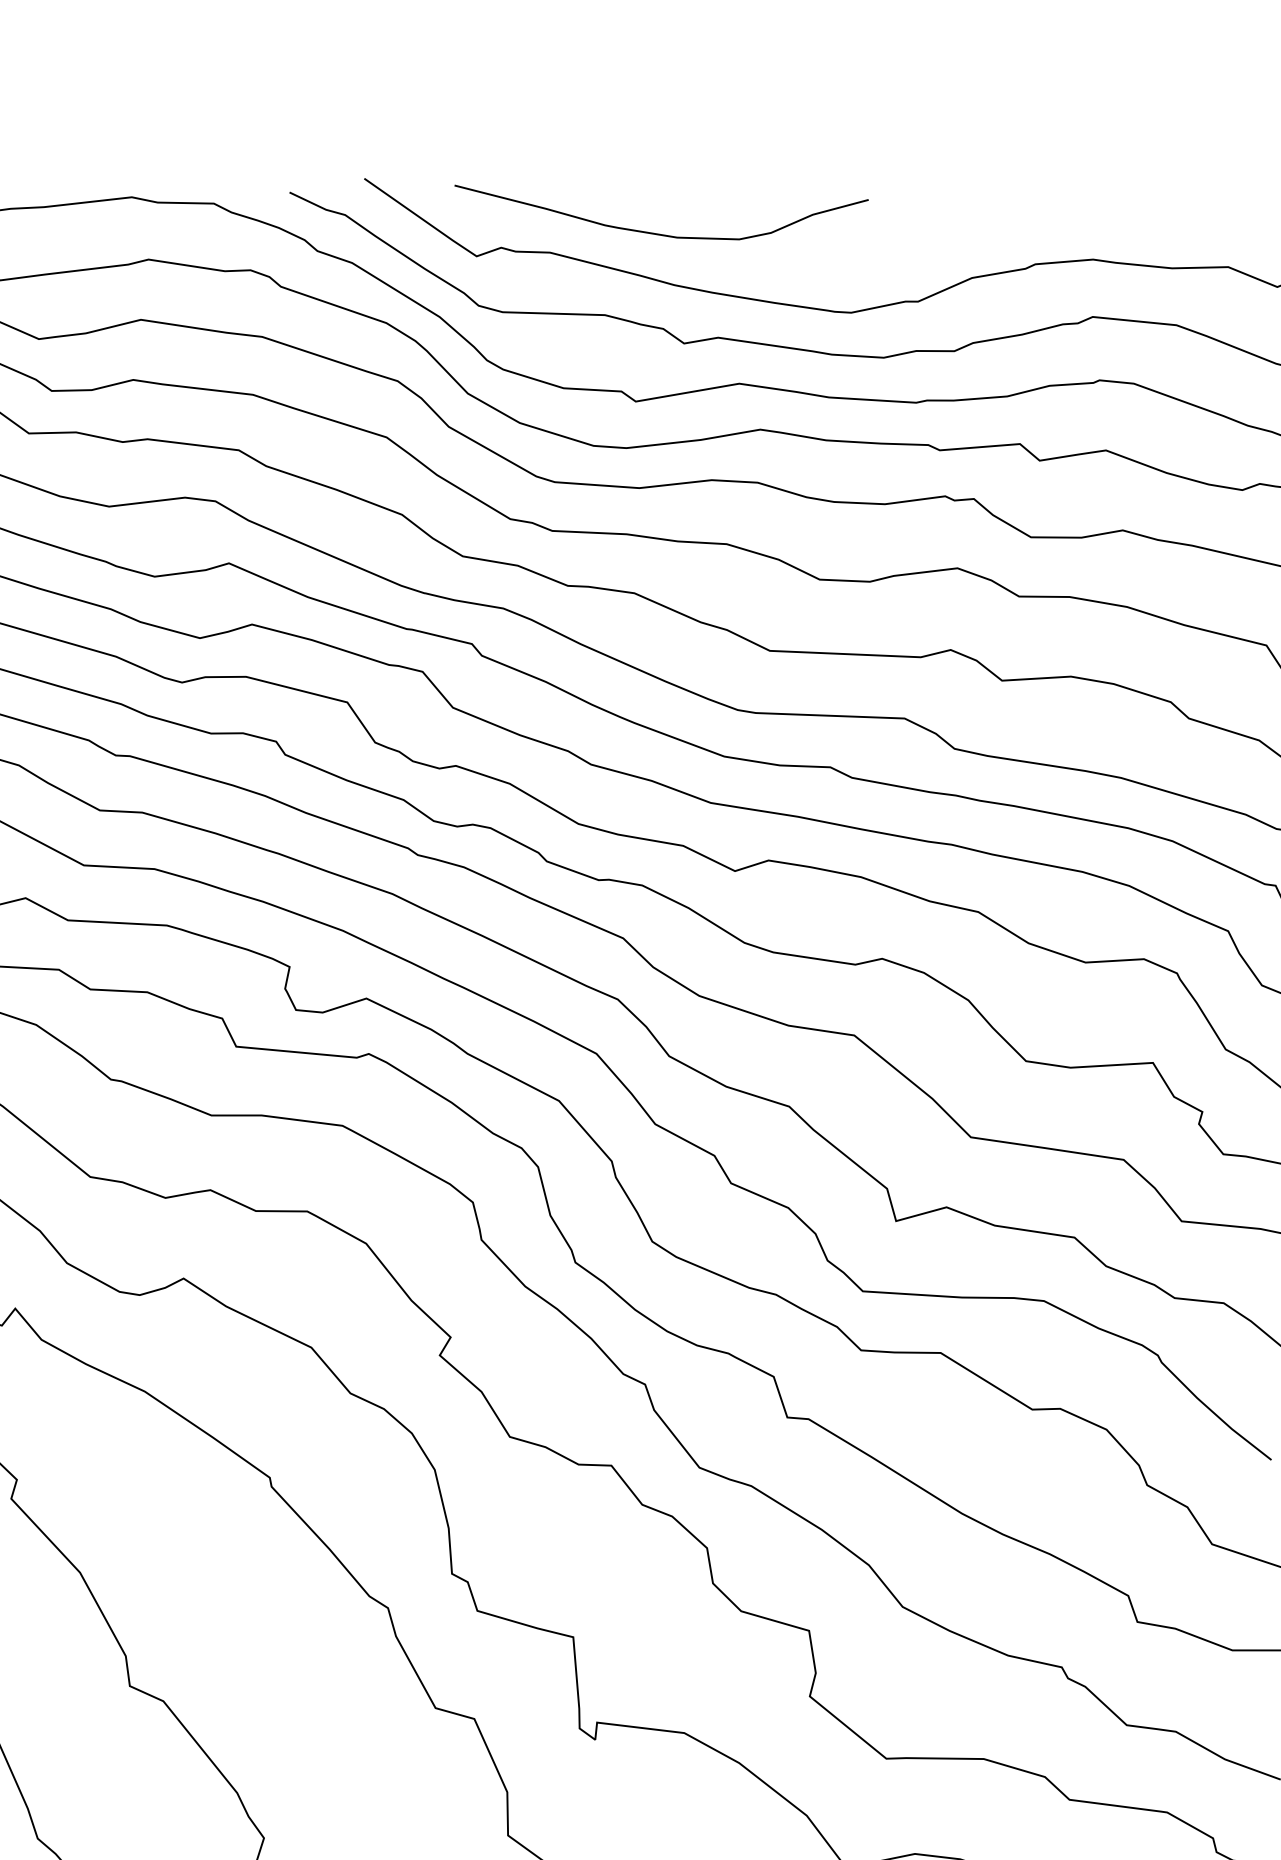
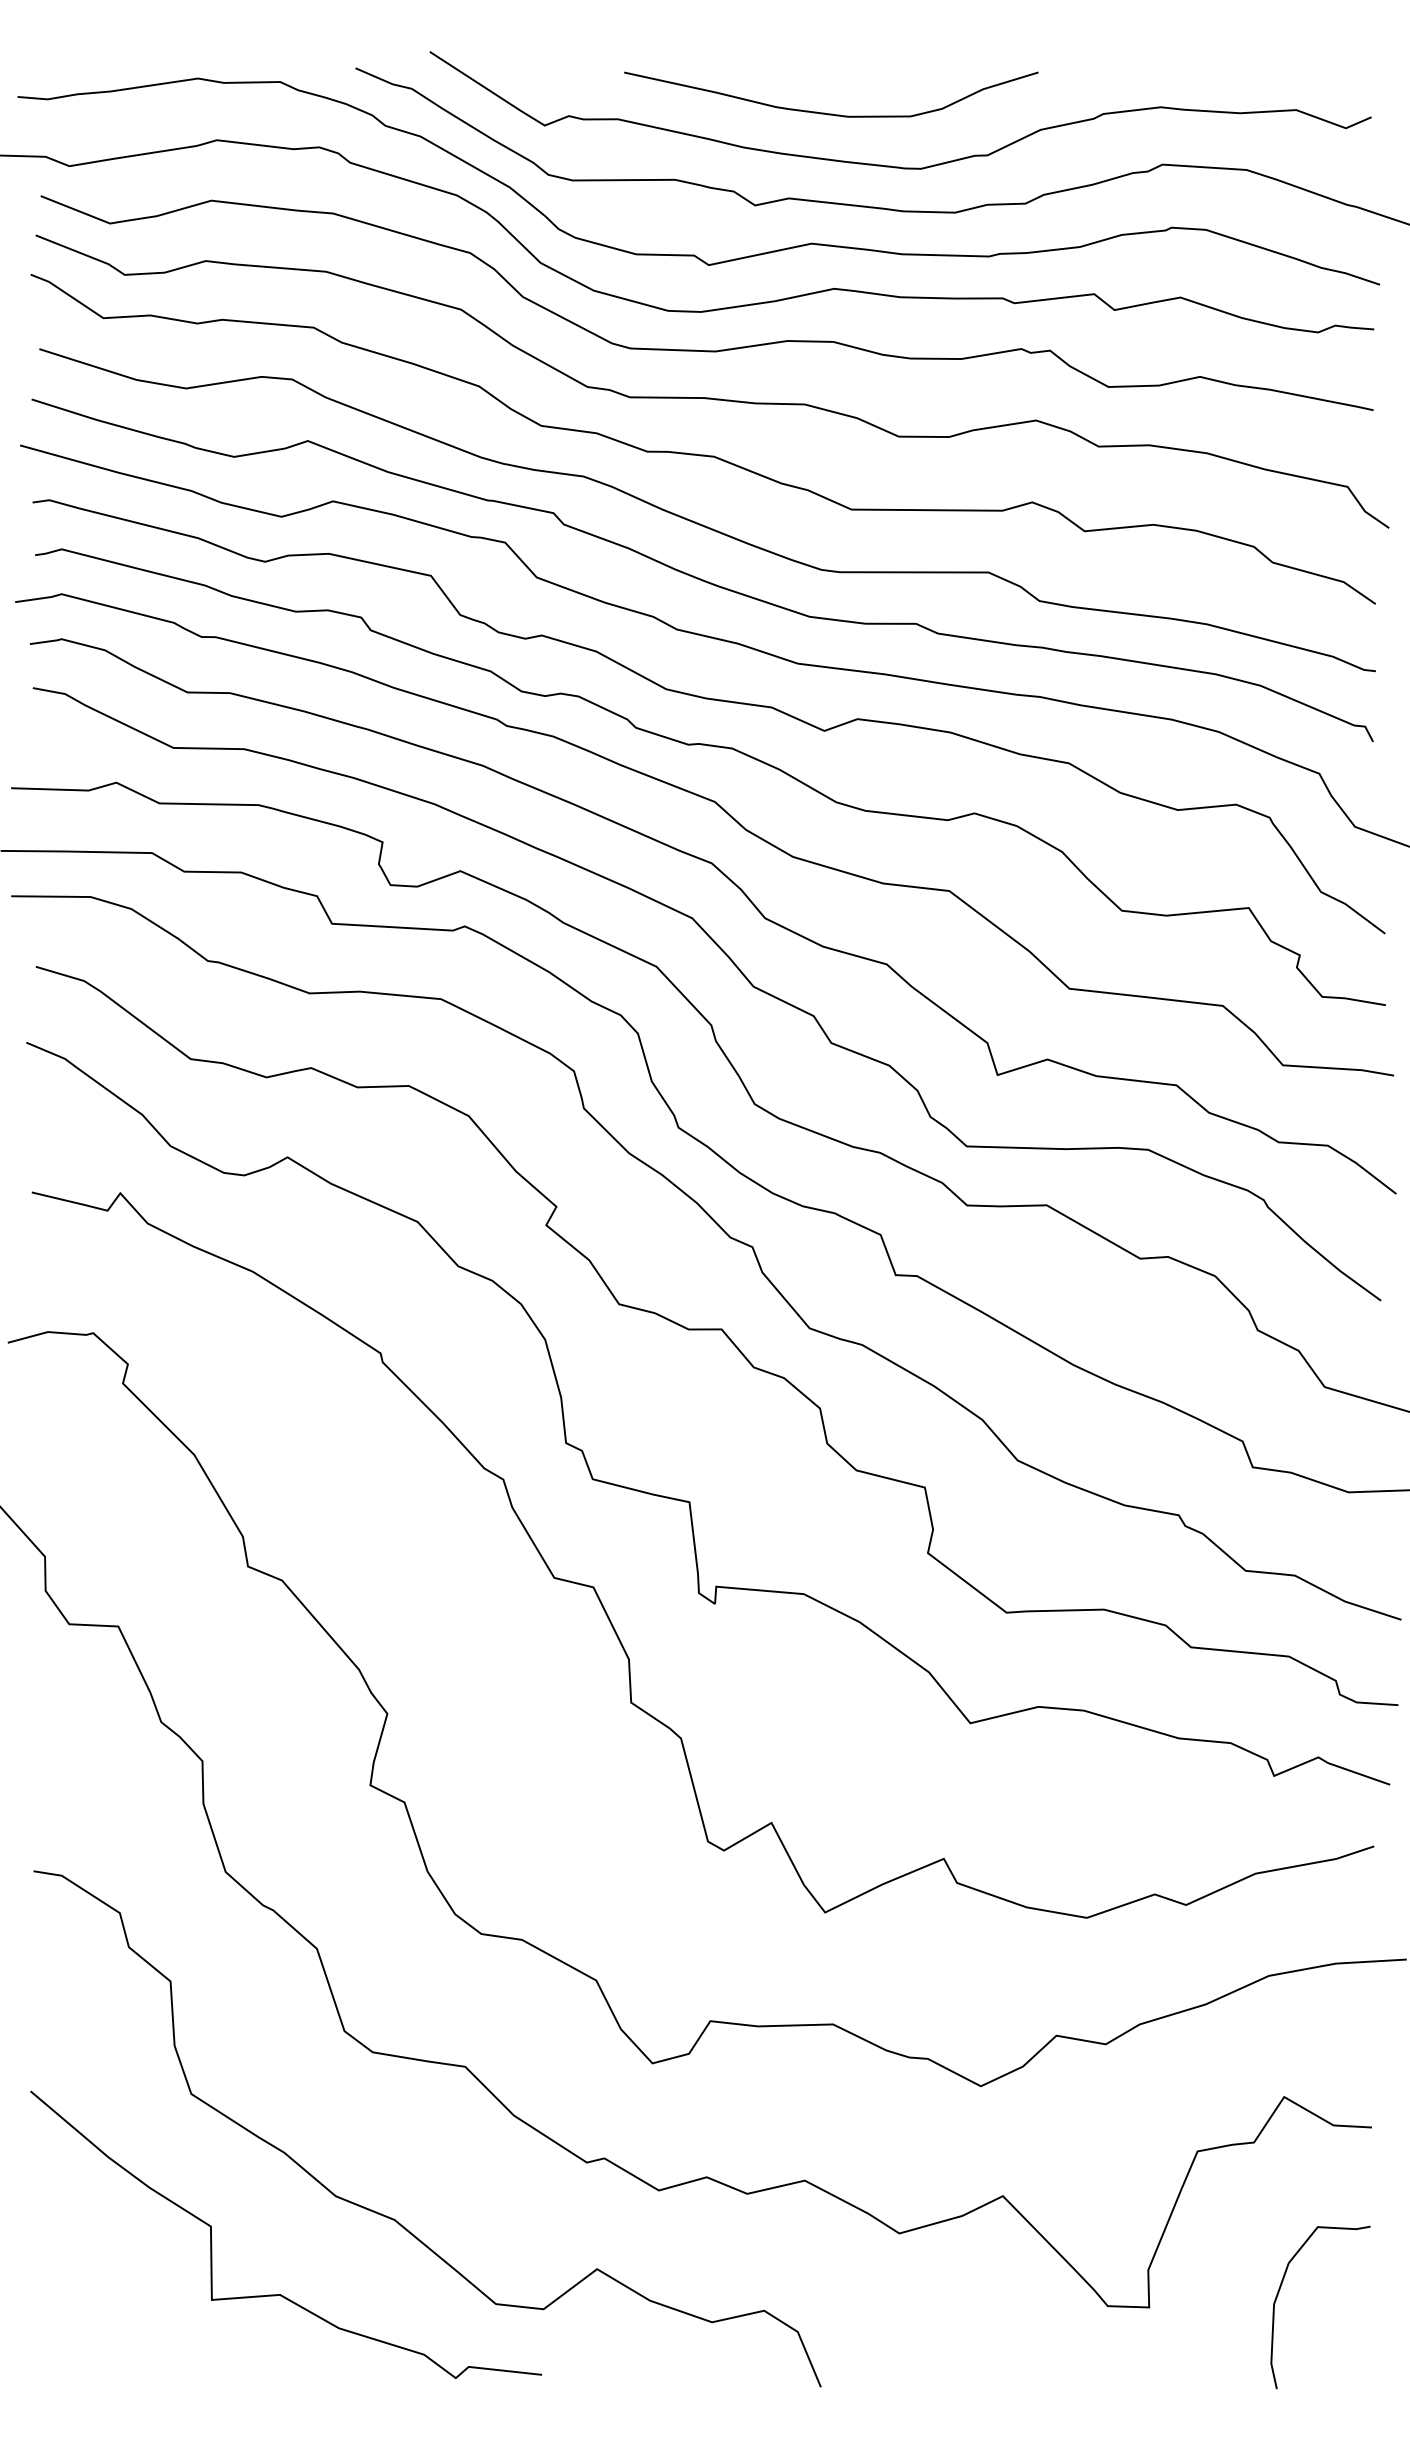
curve: (660, 233) -> (831, 113), moved

